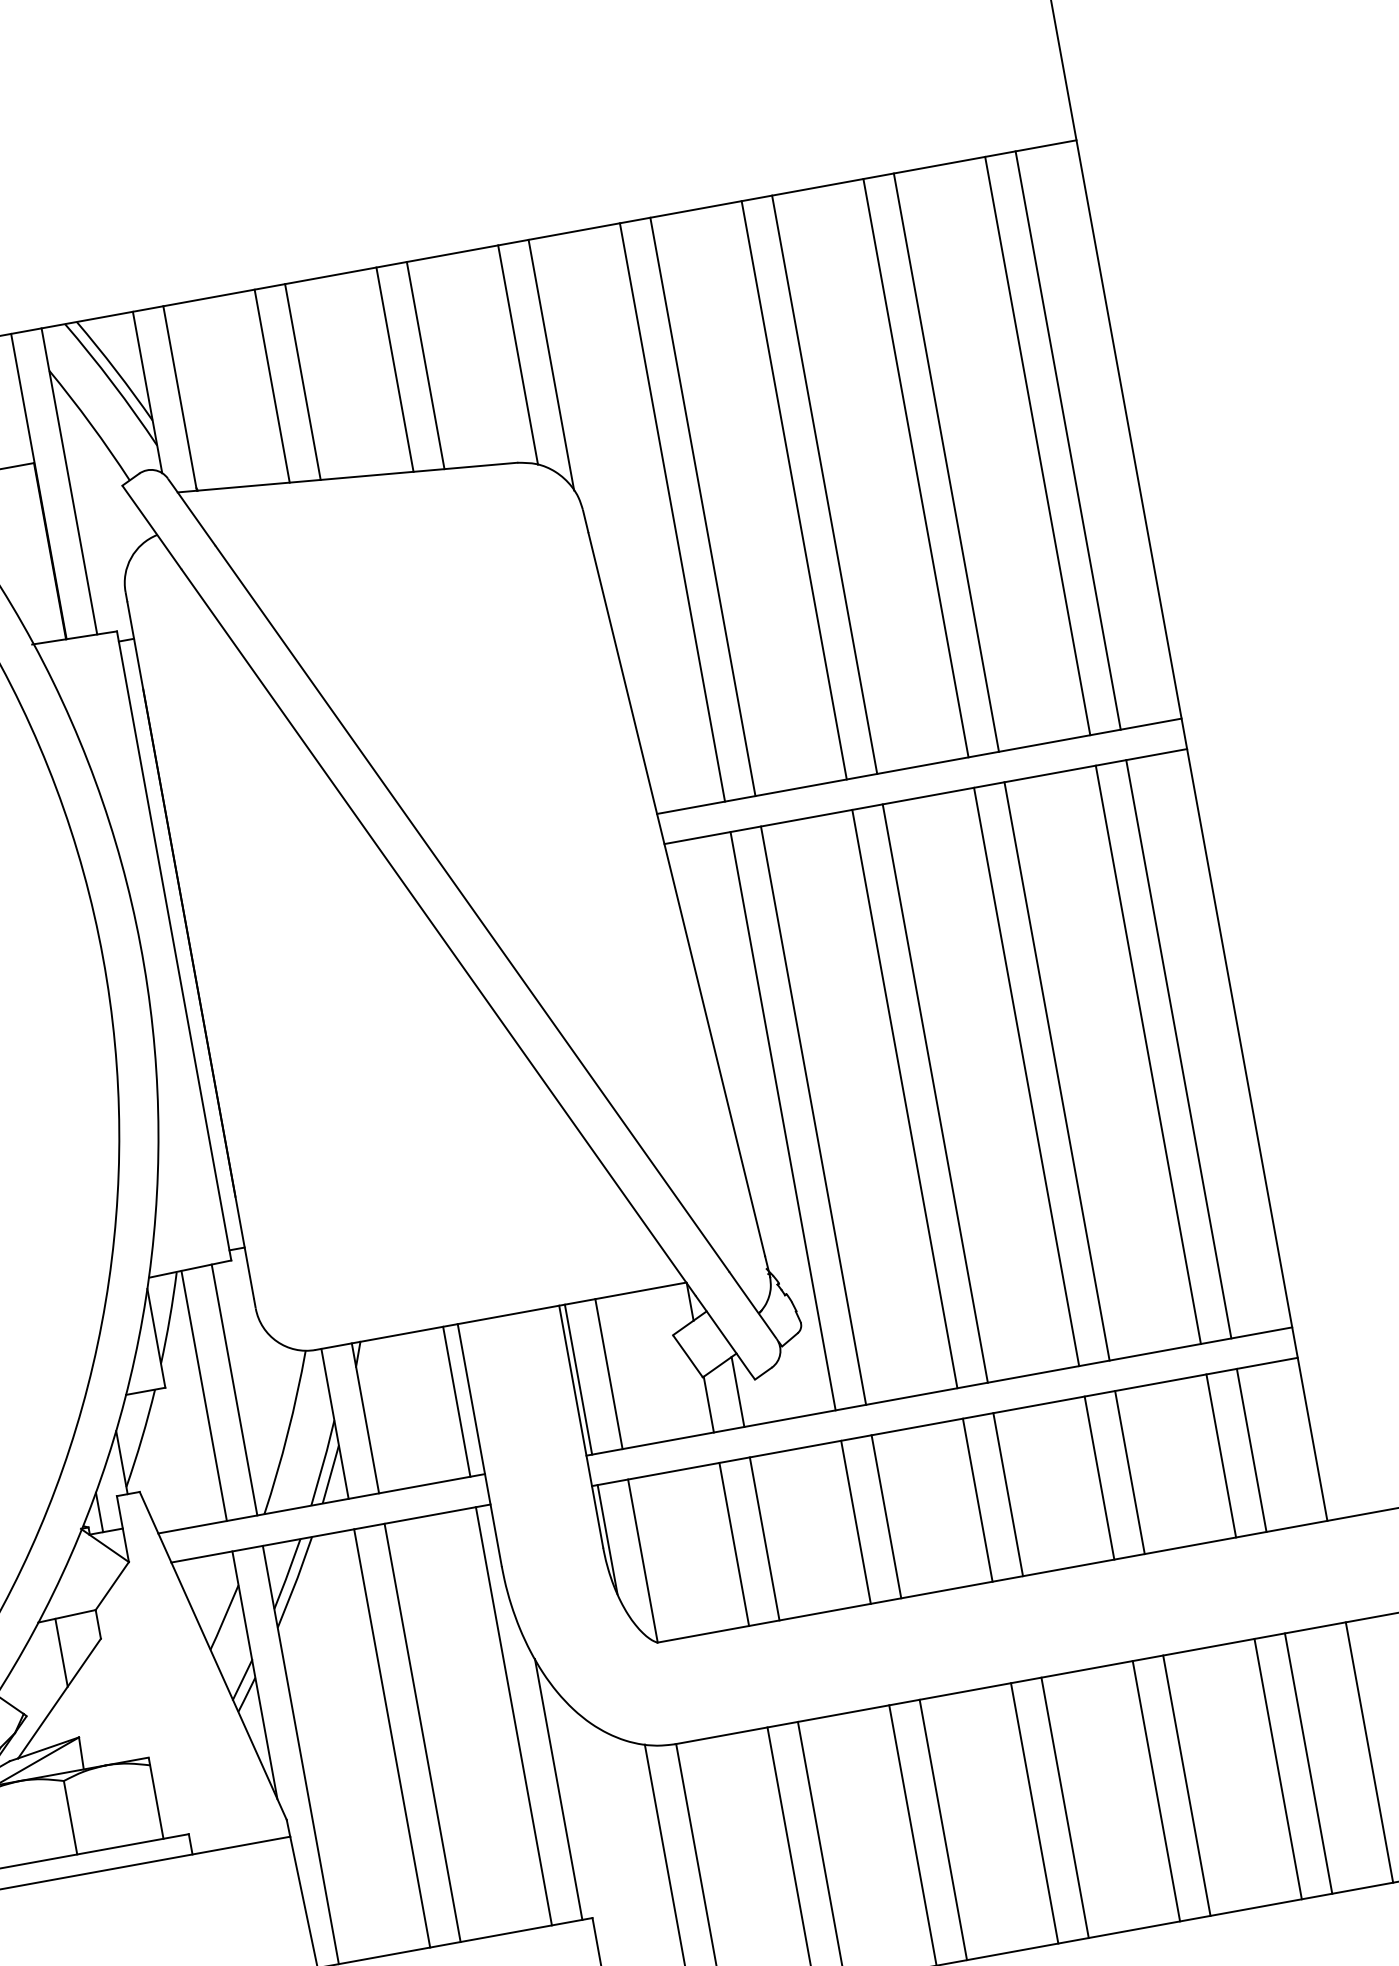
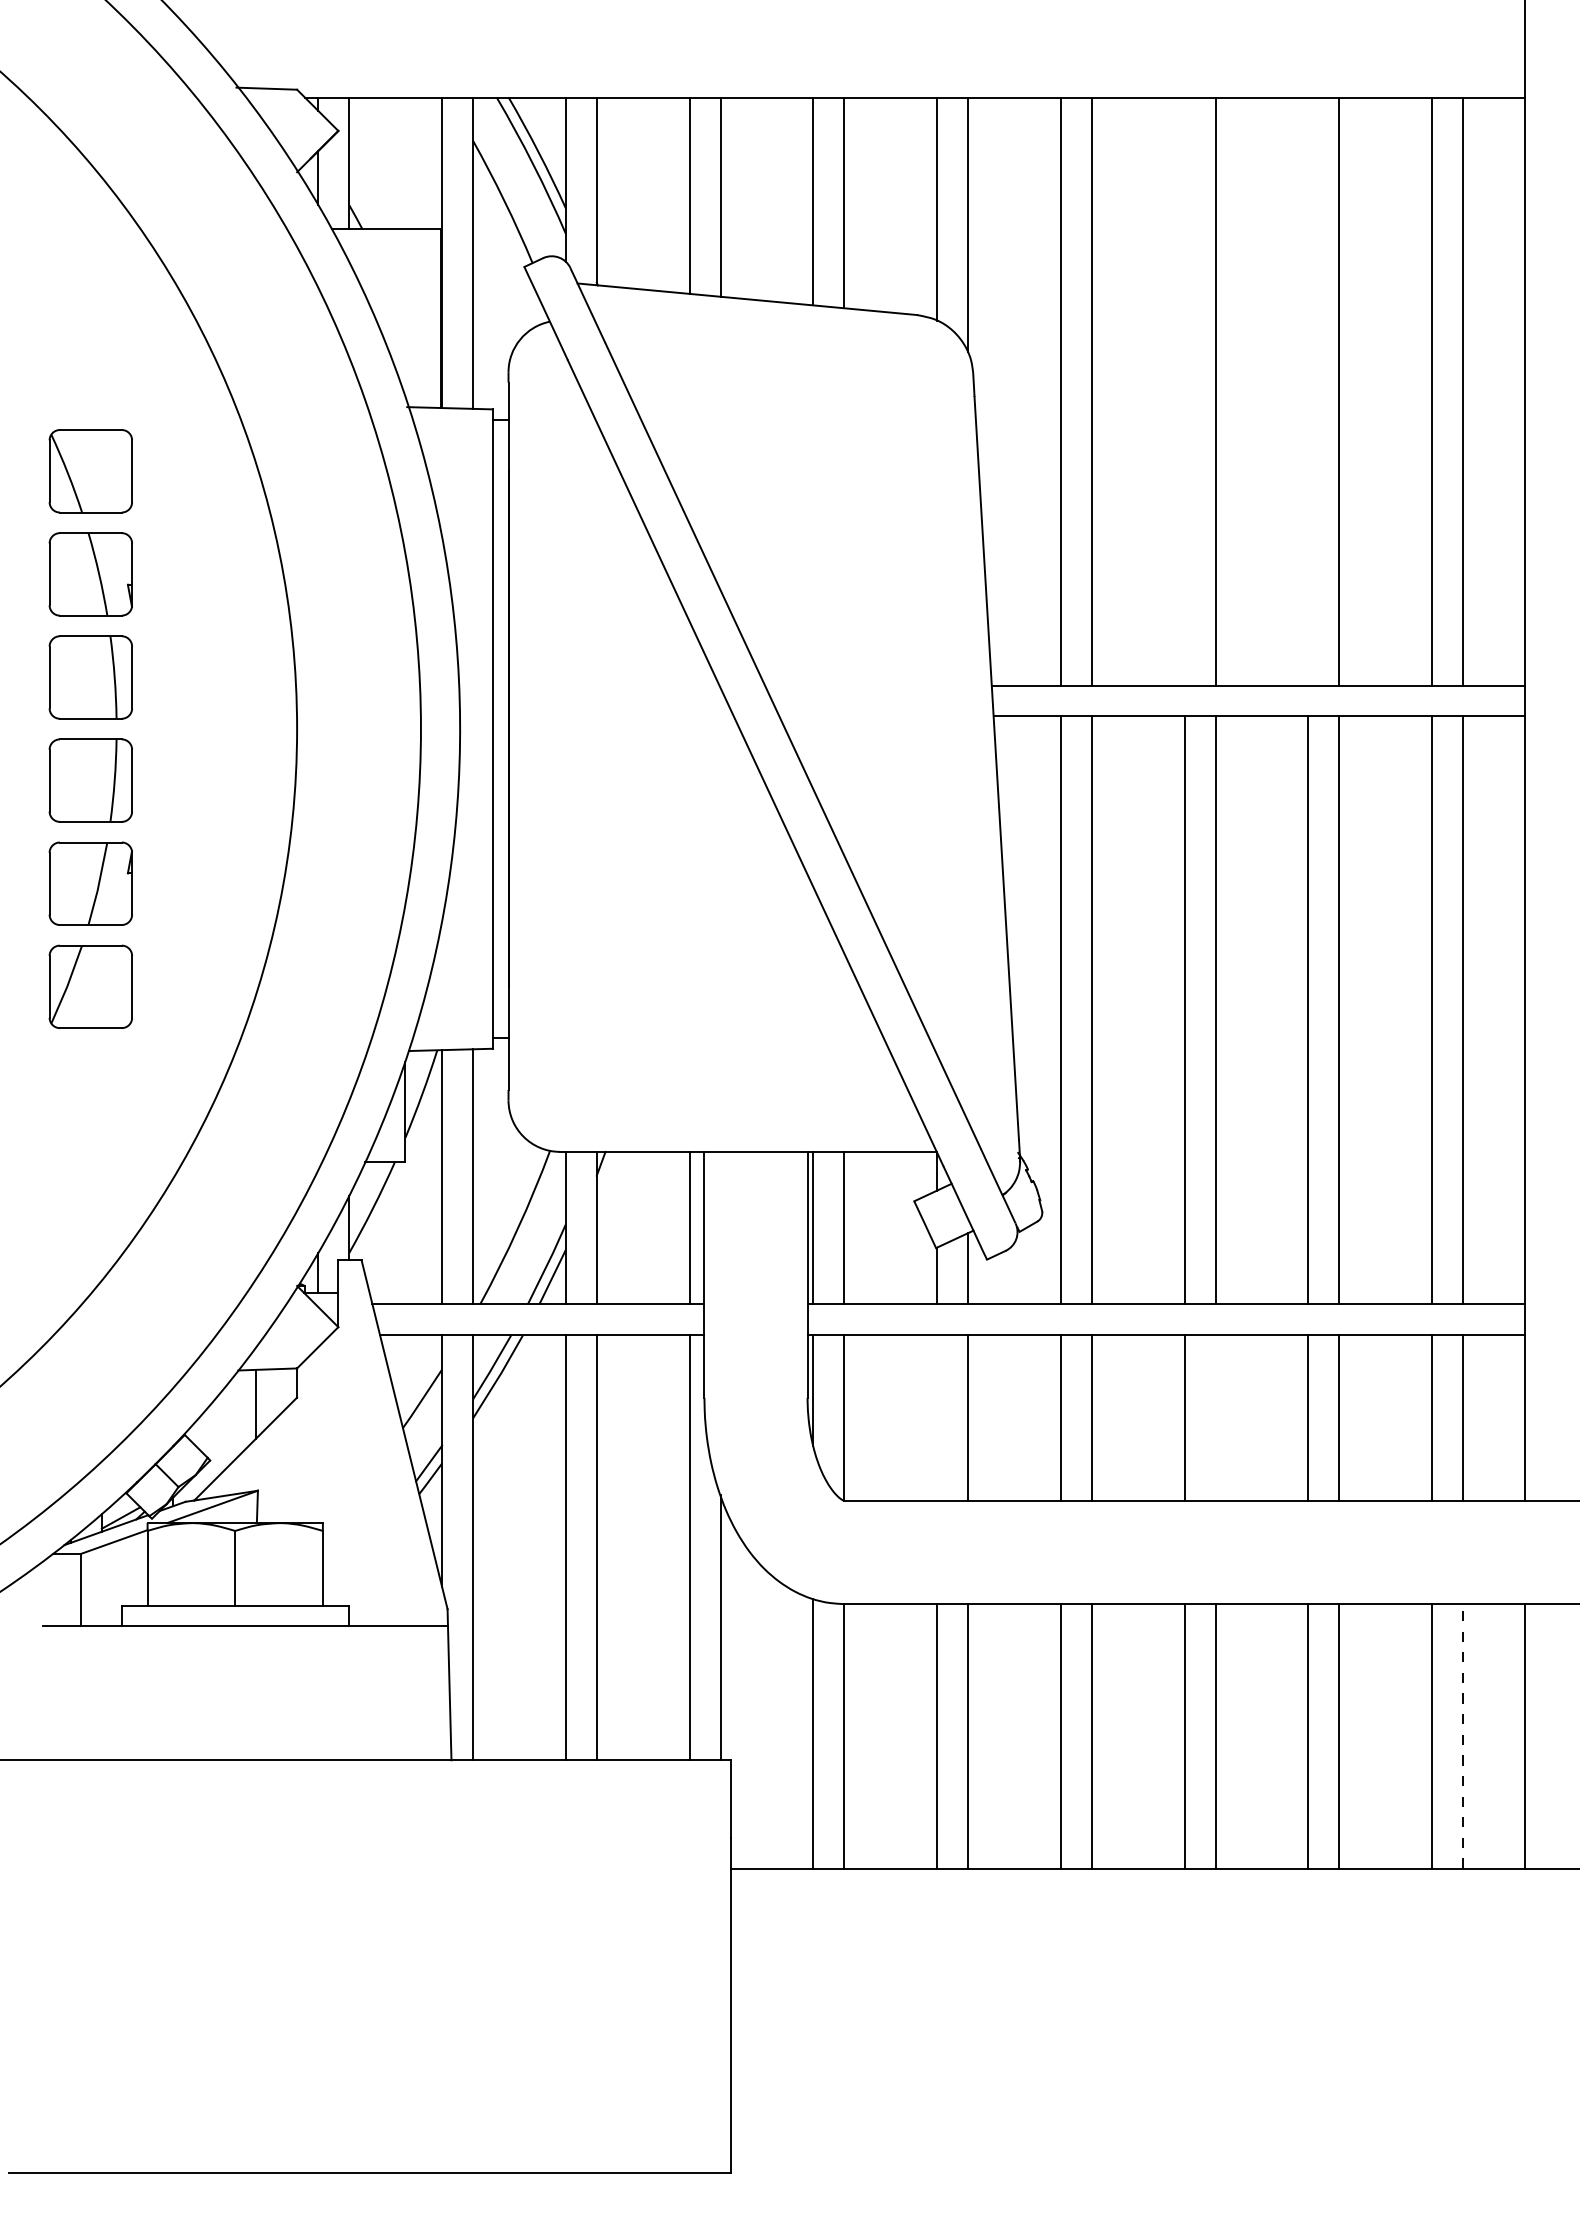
line: (916, 468) -> (1308, 391), removed
line: (794, 490) -> (1184, 391), removed
line: (1008, 1494) -> (1215, 1417), removed
line: (734, 1543) -> (937, 1417), removed
line: (1308, 1762) -> (1463, 1735), solid -> dashed

